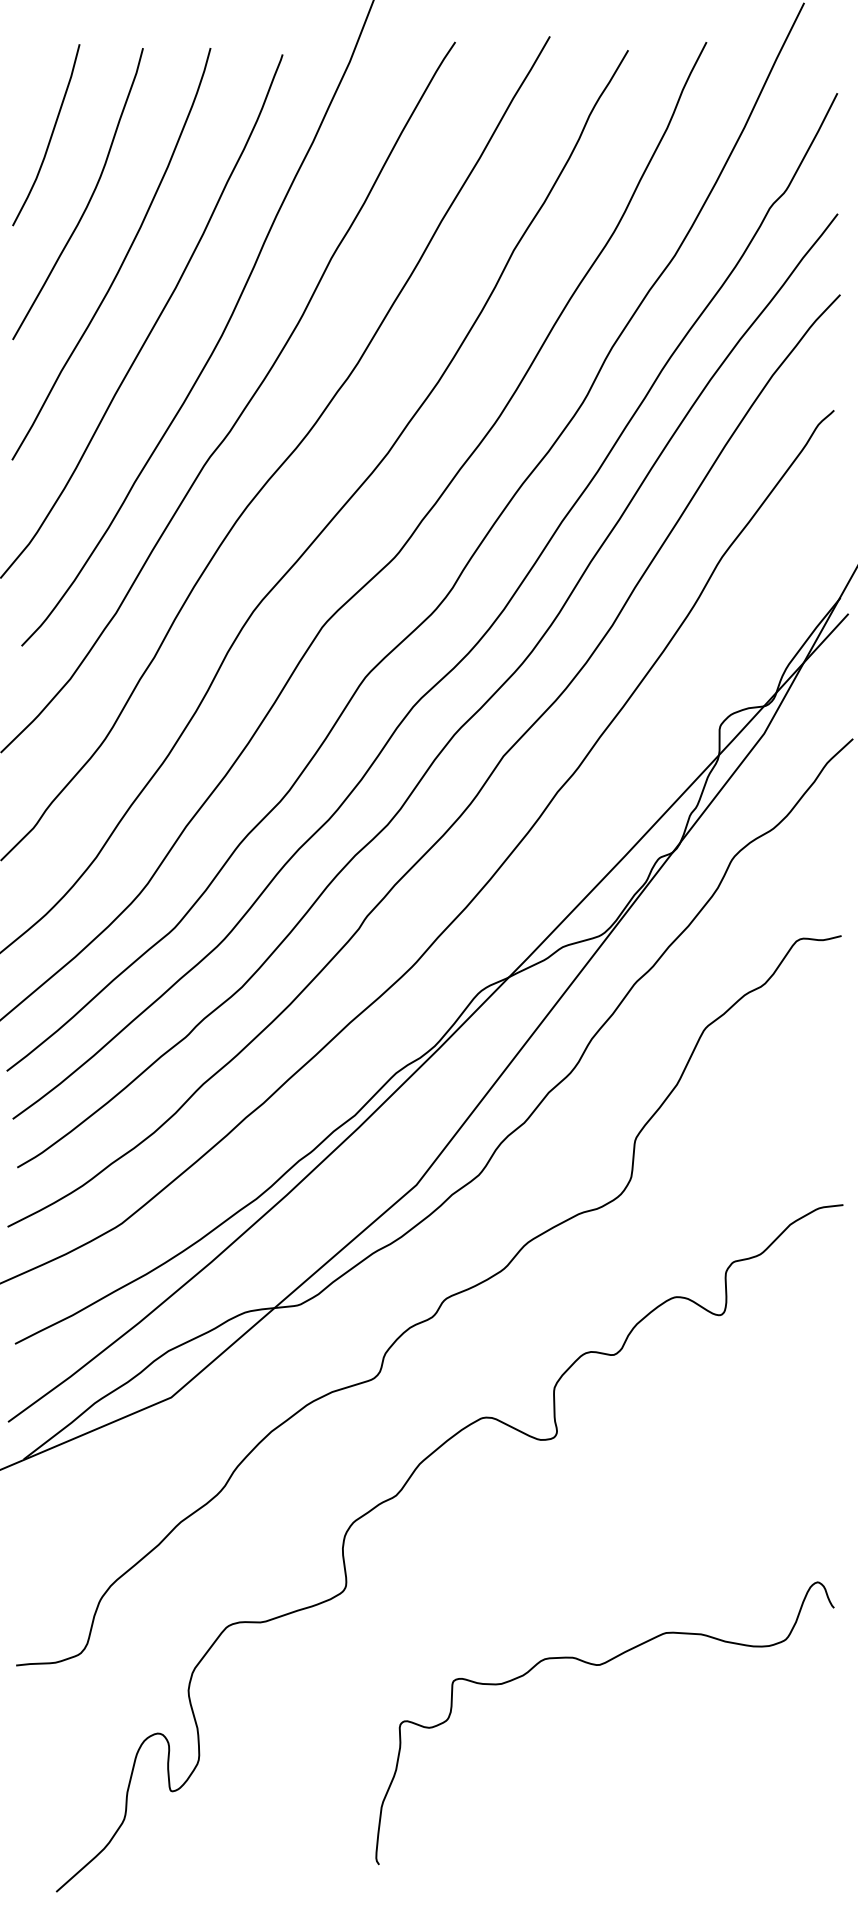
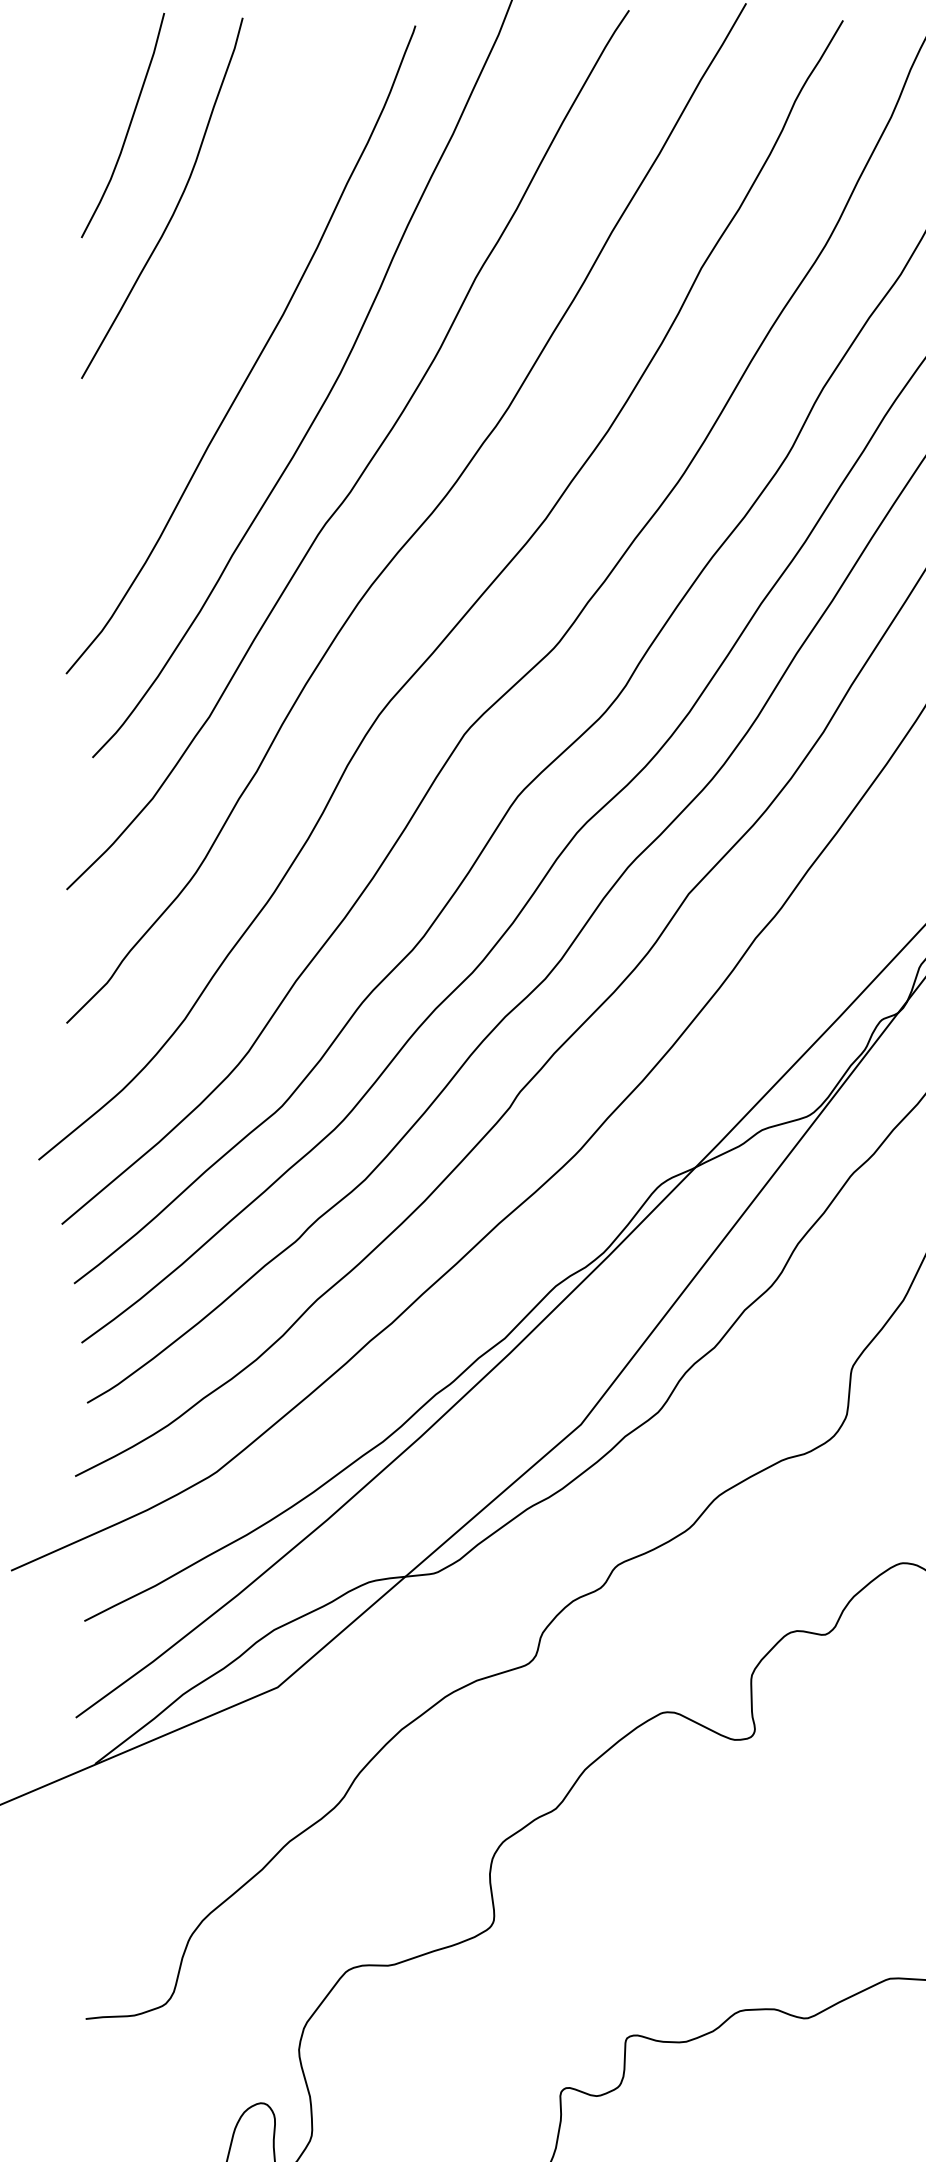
curve: (123, 259) -> (218, 279), removed

